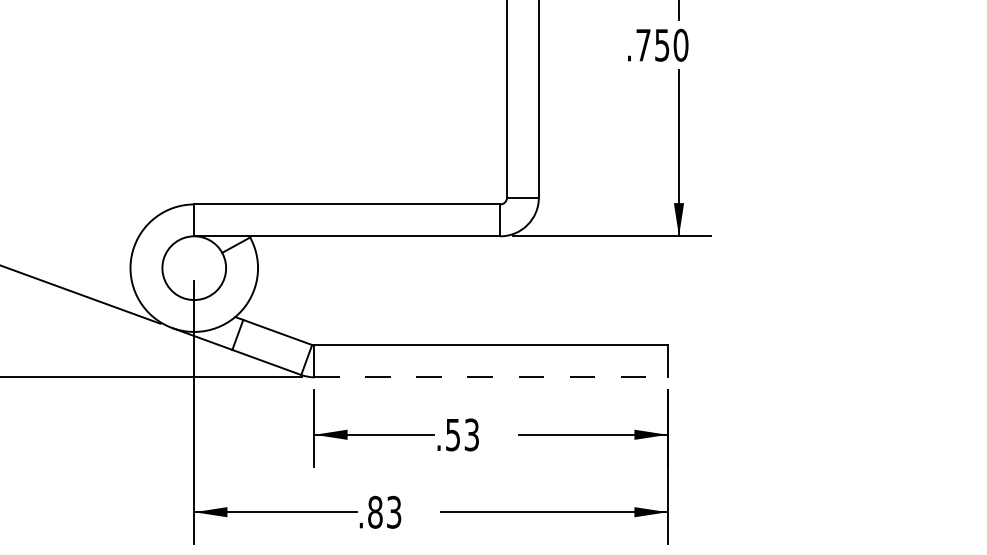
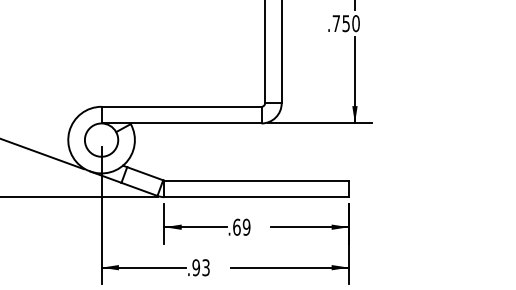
line: (492, 377) -> (257, 197), dashed -> solid
text: (461, 433) -> (241, 226), .53 -> .69
text: (375, 511) -> (196, 267), .83 -> .93

